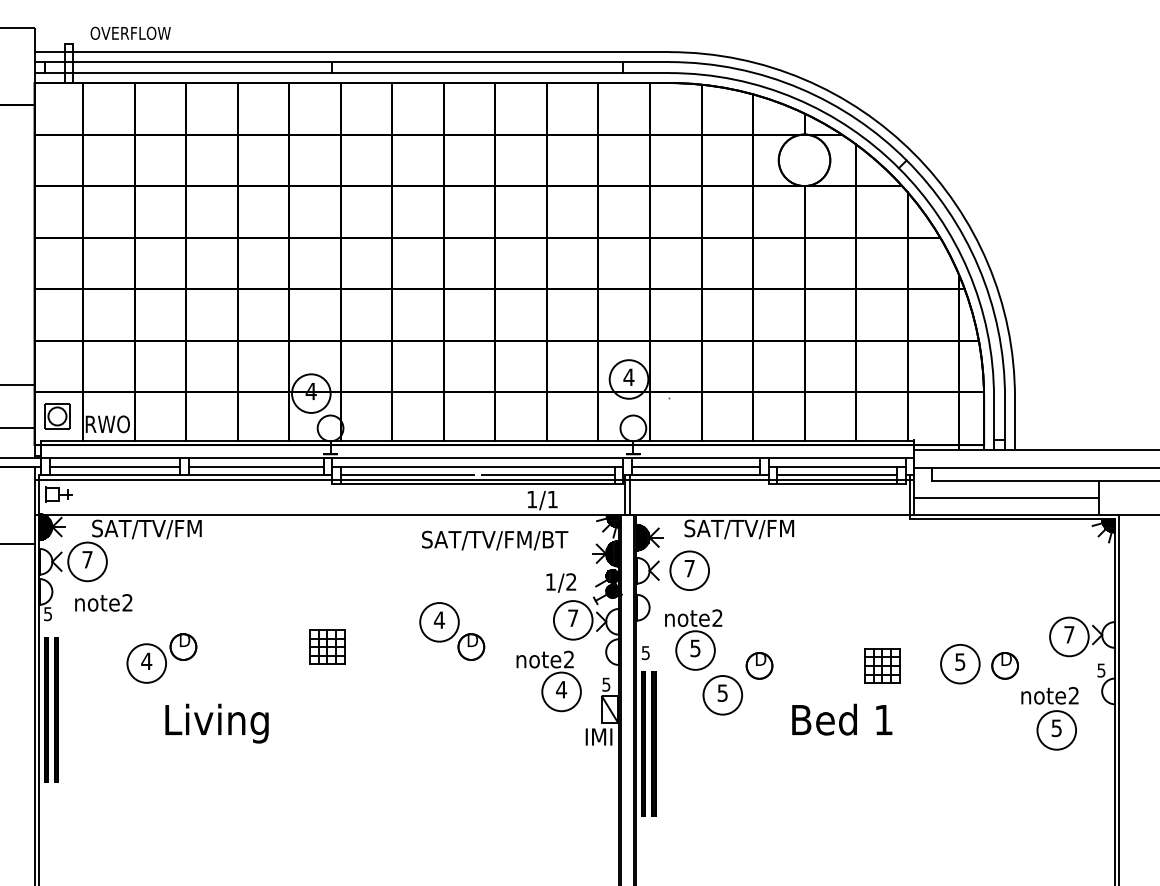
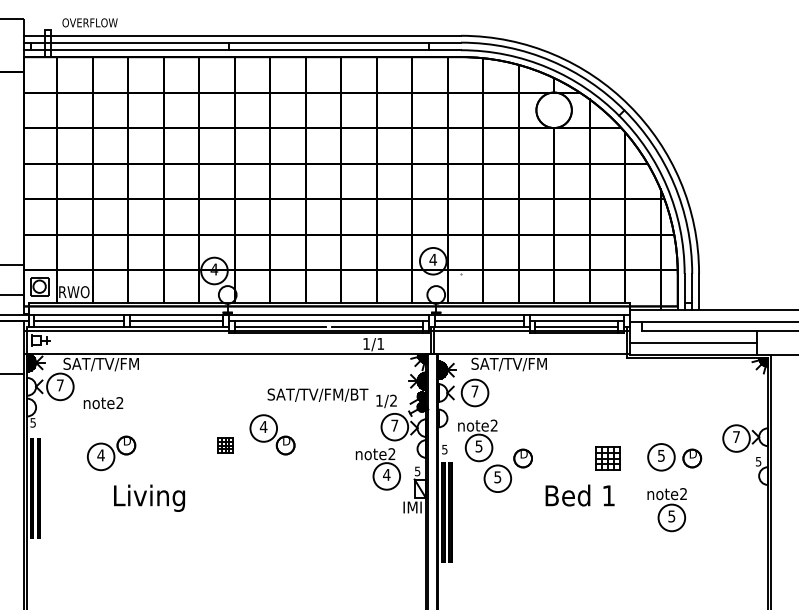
text: (494, 539) -> (317, 394), moved
text: (103, 603) -> (103, 403), moved
part: (452, 631) -> (272, 434), moved
part: (327, 647) -> (225, 445), size x0.6
part: (1048, 719) -> (666, 510), moved

